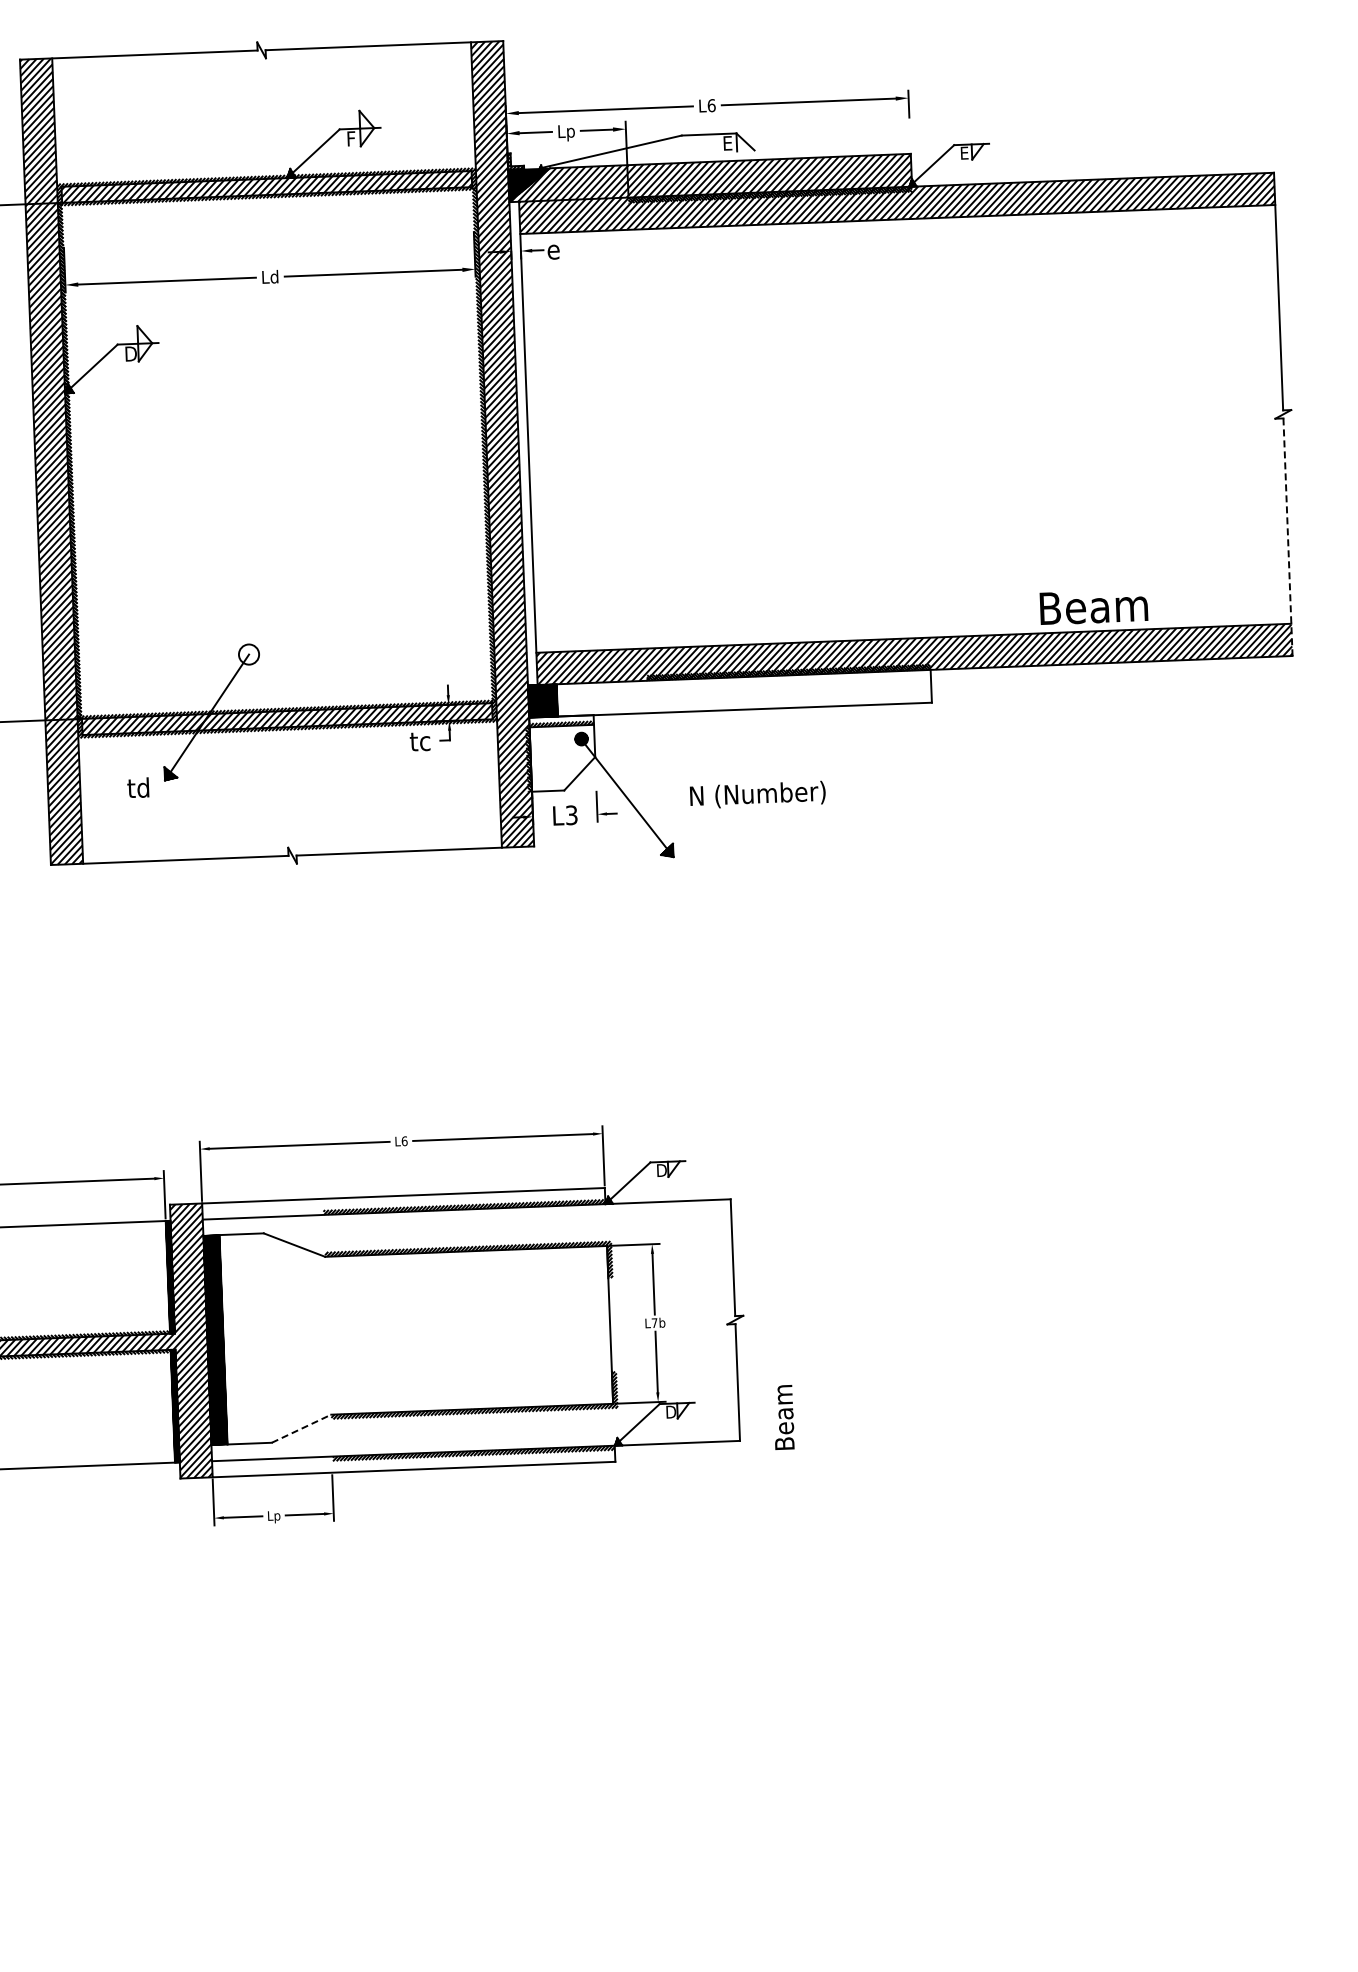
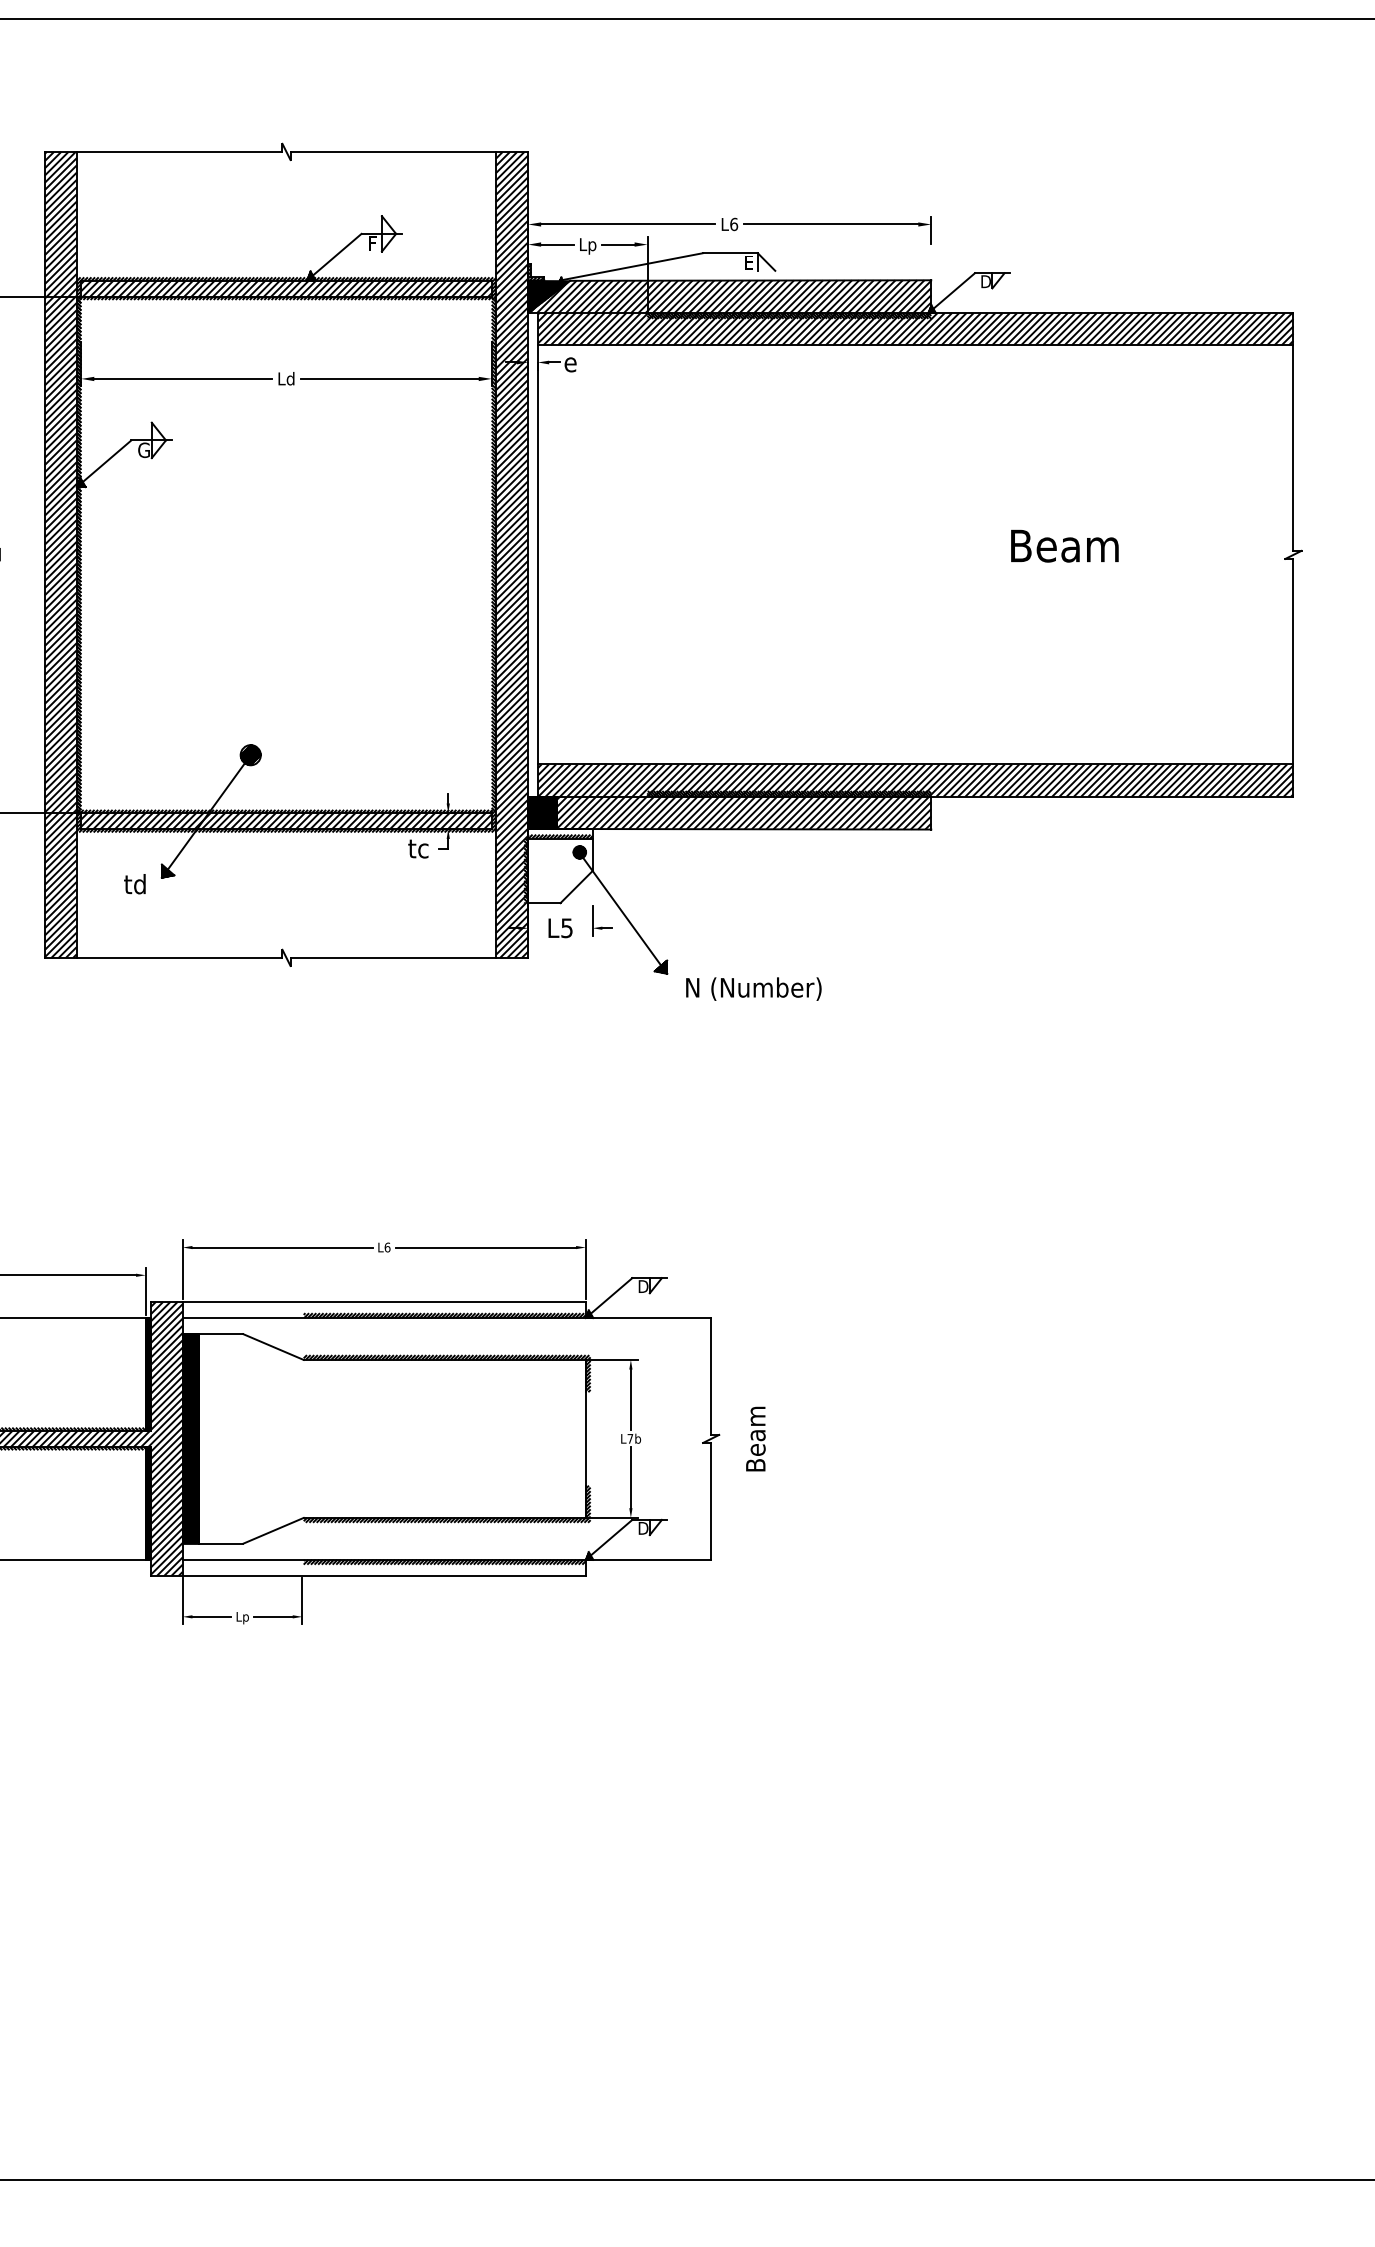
text: (965, 153) -> (985, 281), E -> D
text: (131, 354) -> (144, 450), D -> G
line: (1288, 536) -> (1293, 677), dashed -> solid
text: (1093, 606) -> (1064, 545), moved
hatch: (248, 654) -> (250, 755), added
hatch: (744, 692) -> (744, 812), added
text: (757, 794) -> (753, 988), moved
text: (571, 814) -> (566, 927), L3 -> L5
text: (783, 1416) -> (755, 1438), moved
line: (301, 1428) -> (273, 1530), dashed -> solid

